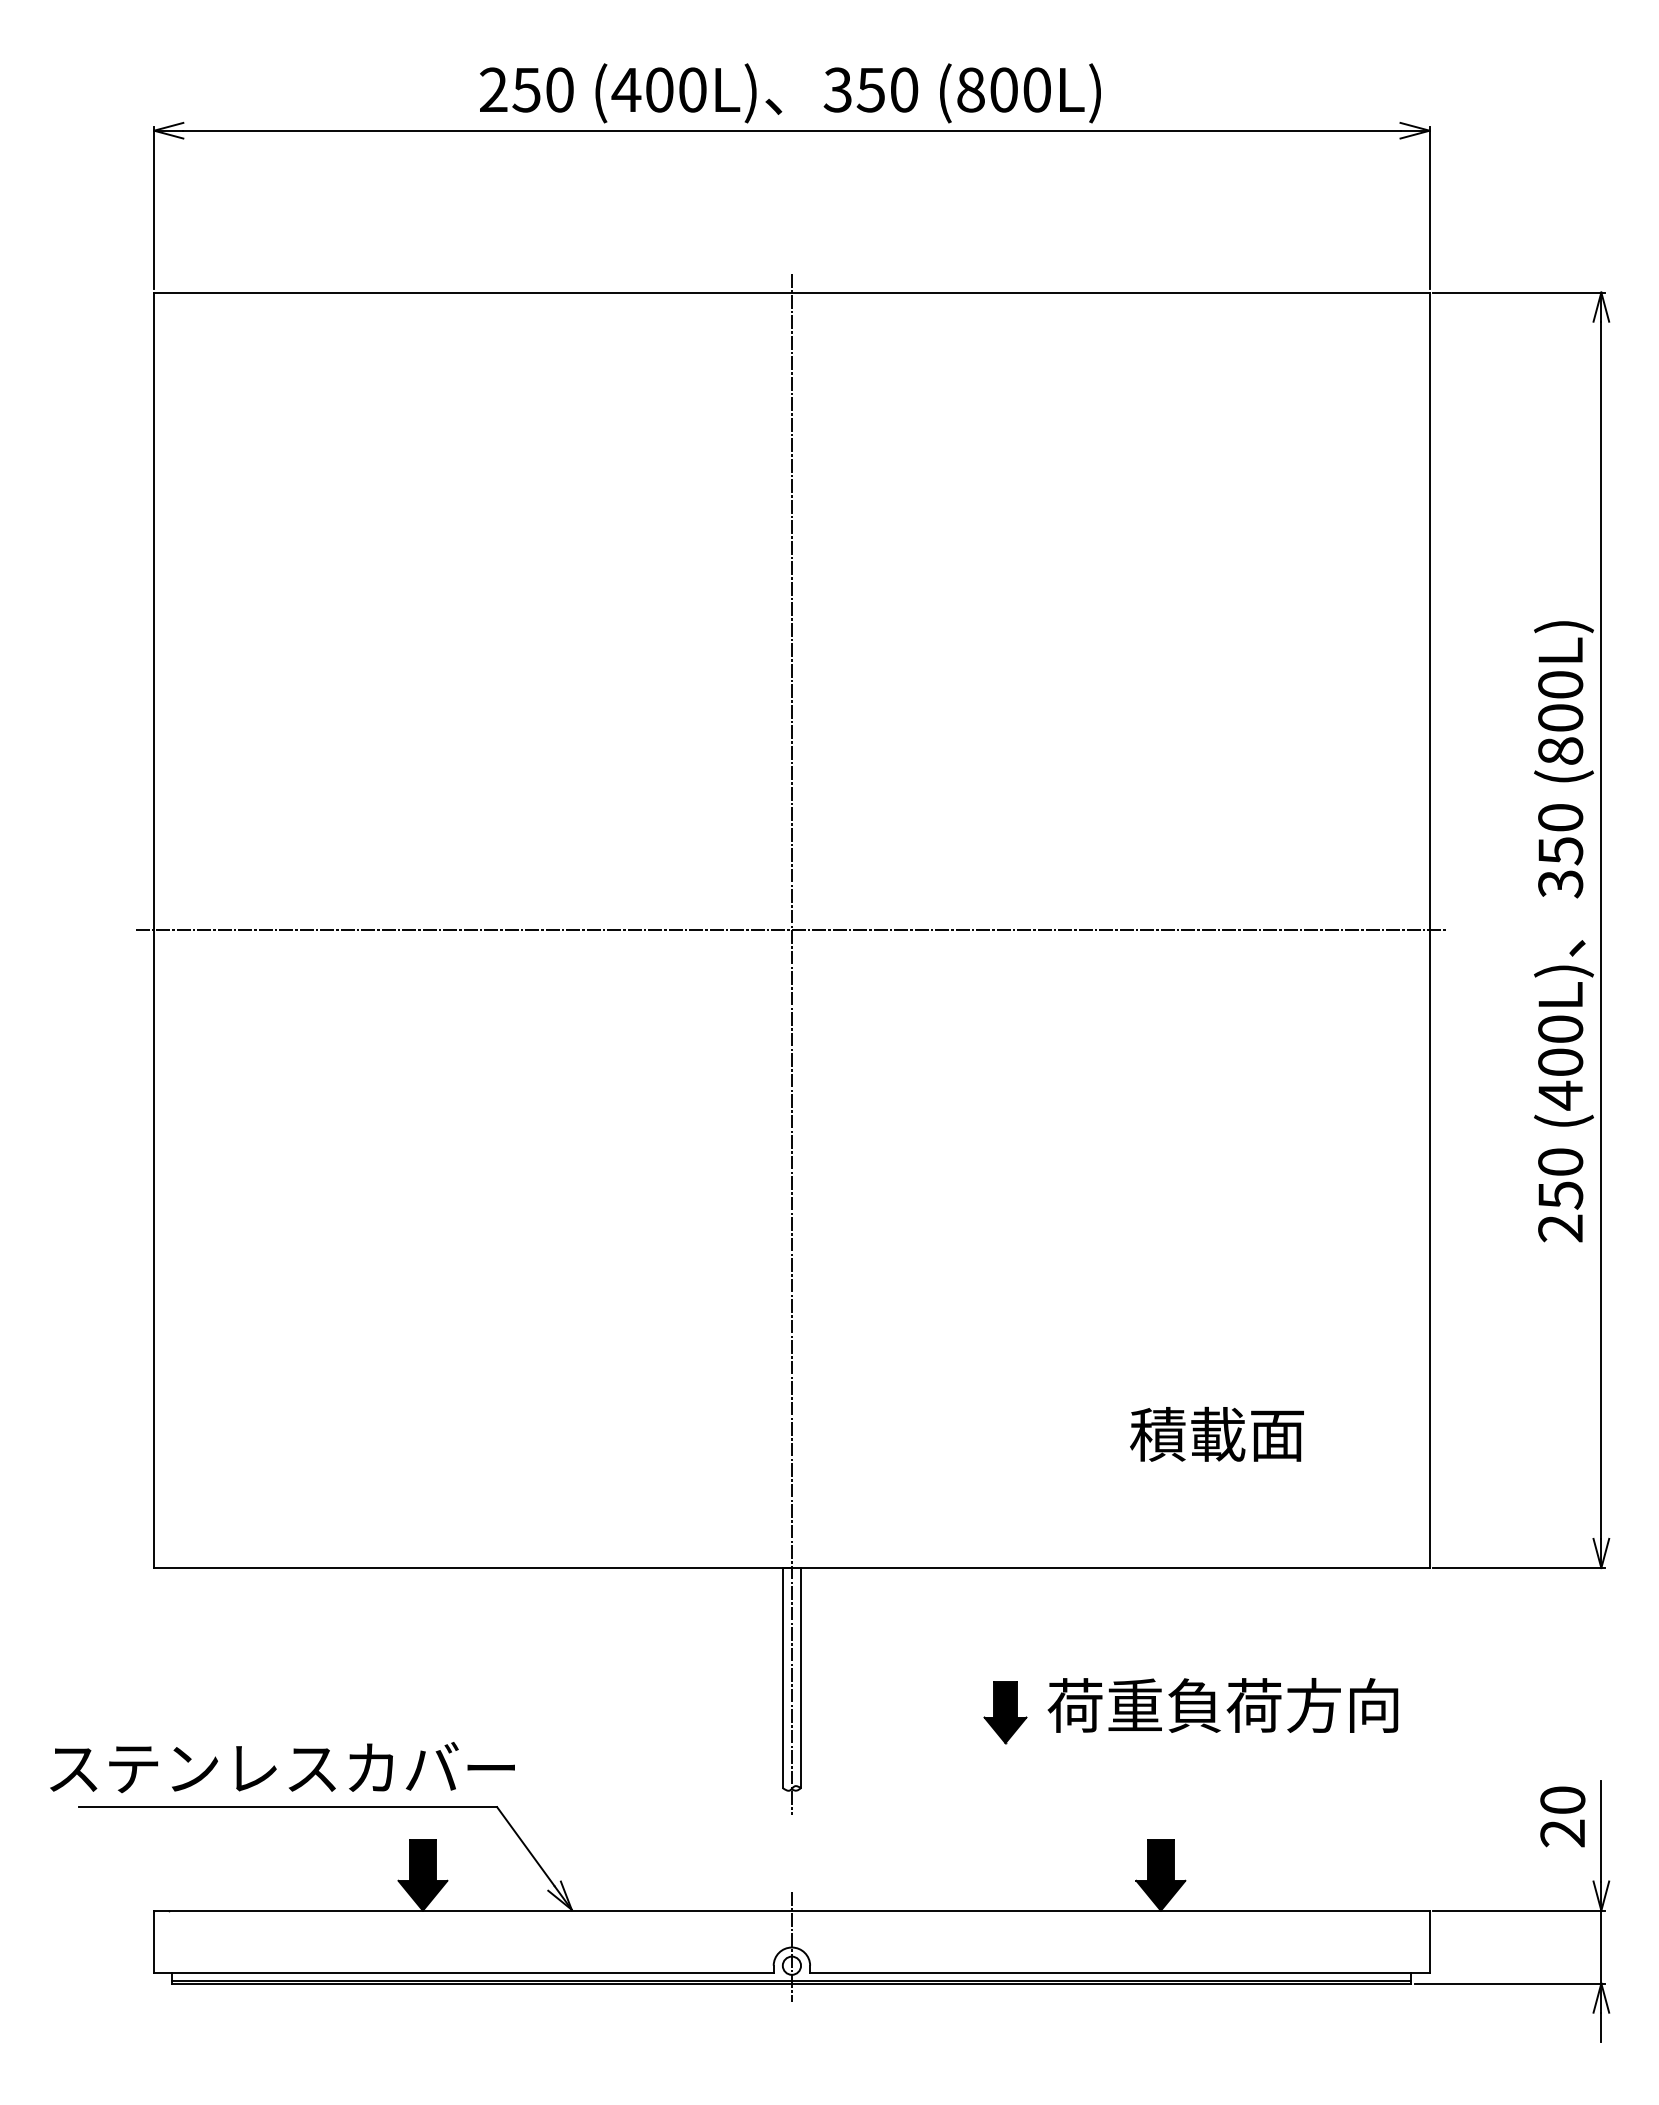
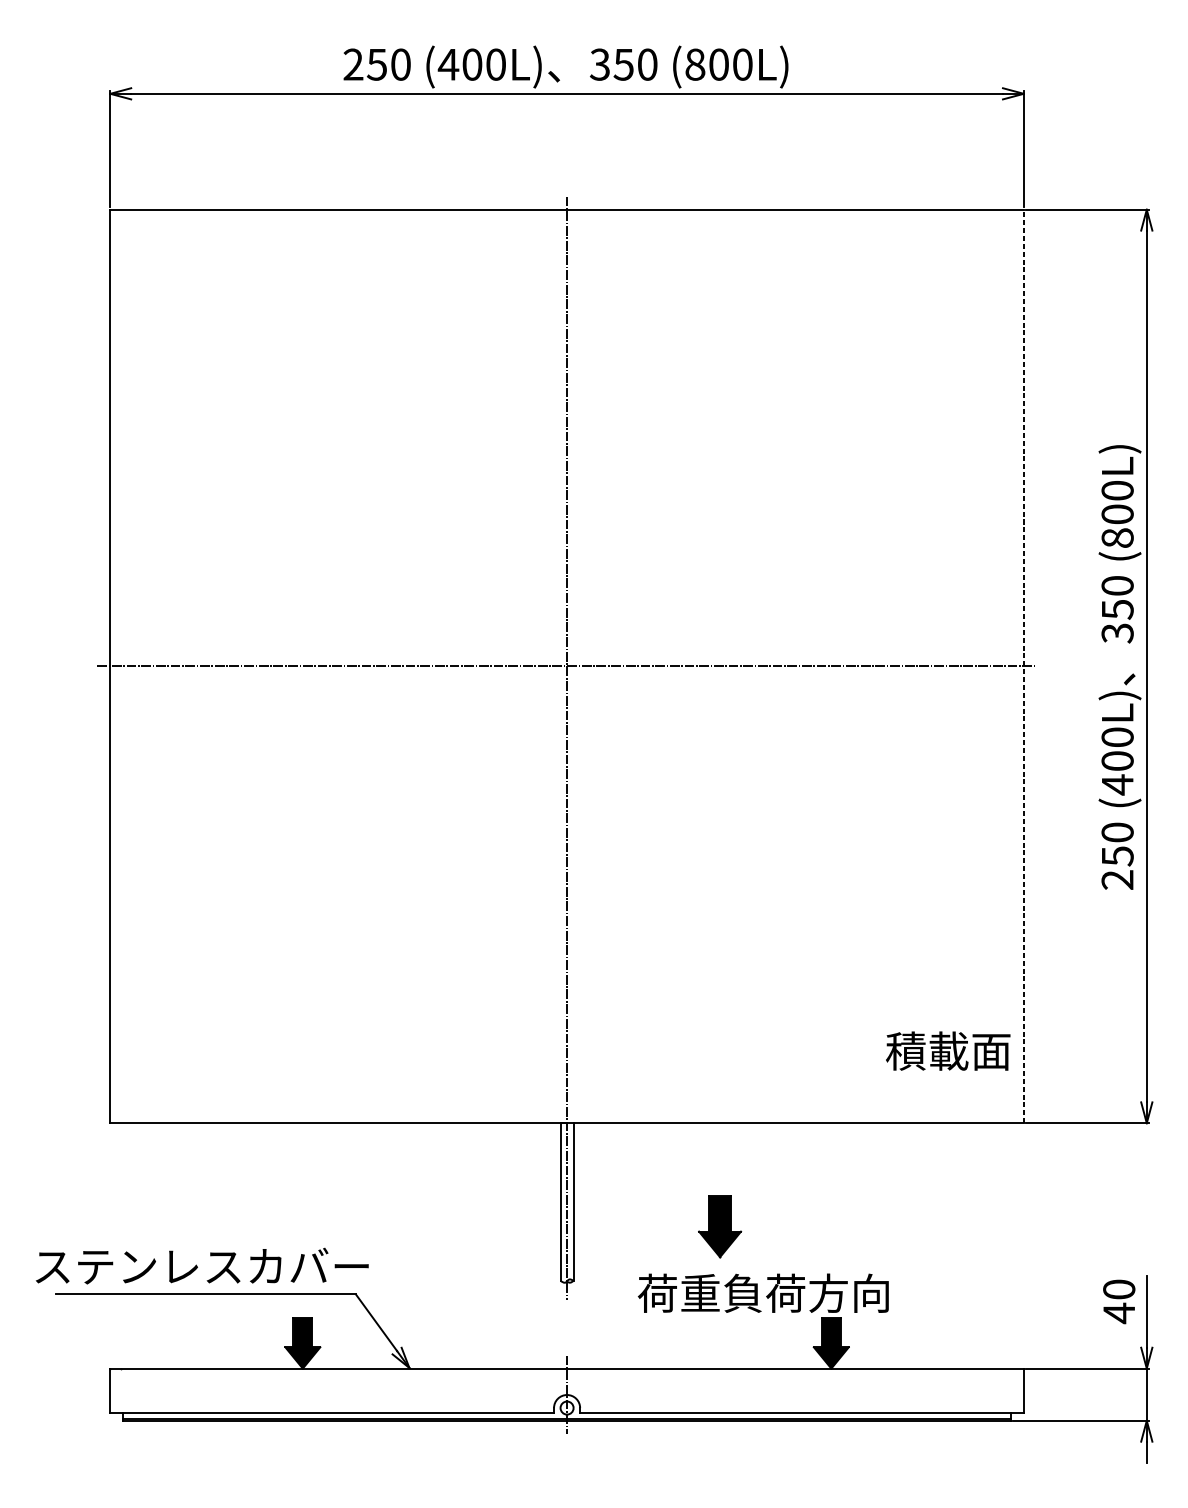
line: (1429, 930) -> (1023, 666), solid -> dashed
text: (1216, 1433) -> (947, 1050), moved
text: (1222, 1705) -> (763, 1293), moved
part: (1005, 1712) -> (720, 1226), size x1.4
text: (1562, 1833) -> (1118, 1313), 20 -> 40

